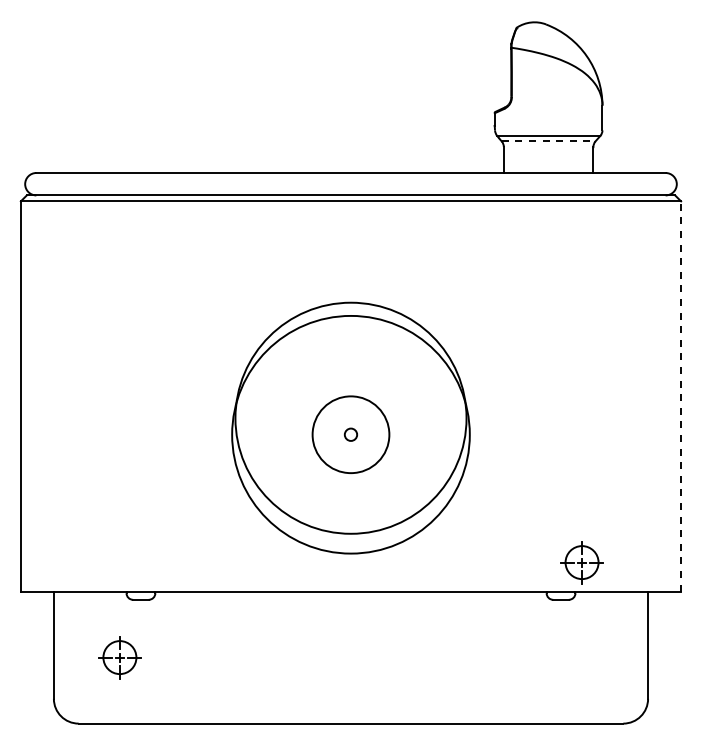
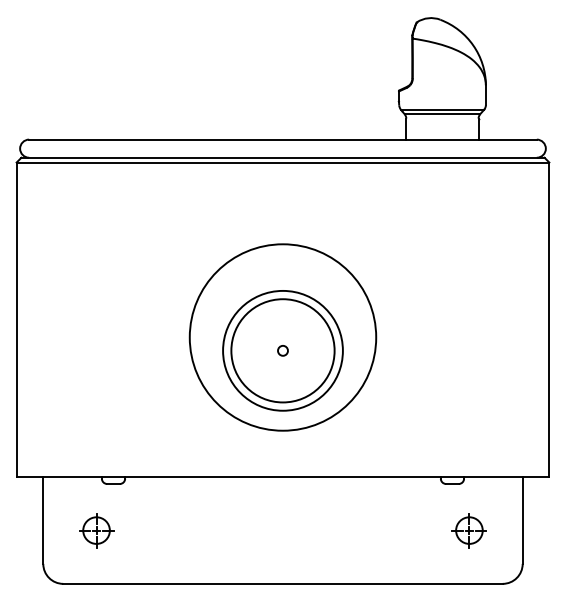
line: (548, 141) -> (442, 114), dashed -> solid
line: (681, 395) -> (549, 319), dashed -> solid
circle: (350, 434) -> (282, 350), size x0.62
circle: (350, 434) -> (282, 350), size x1.67
part: (581, 562) -> (468, 530), moved

